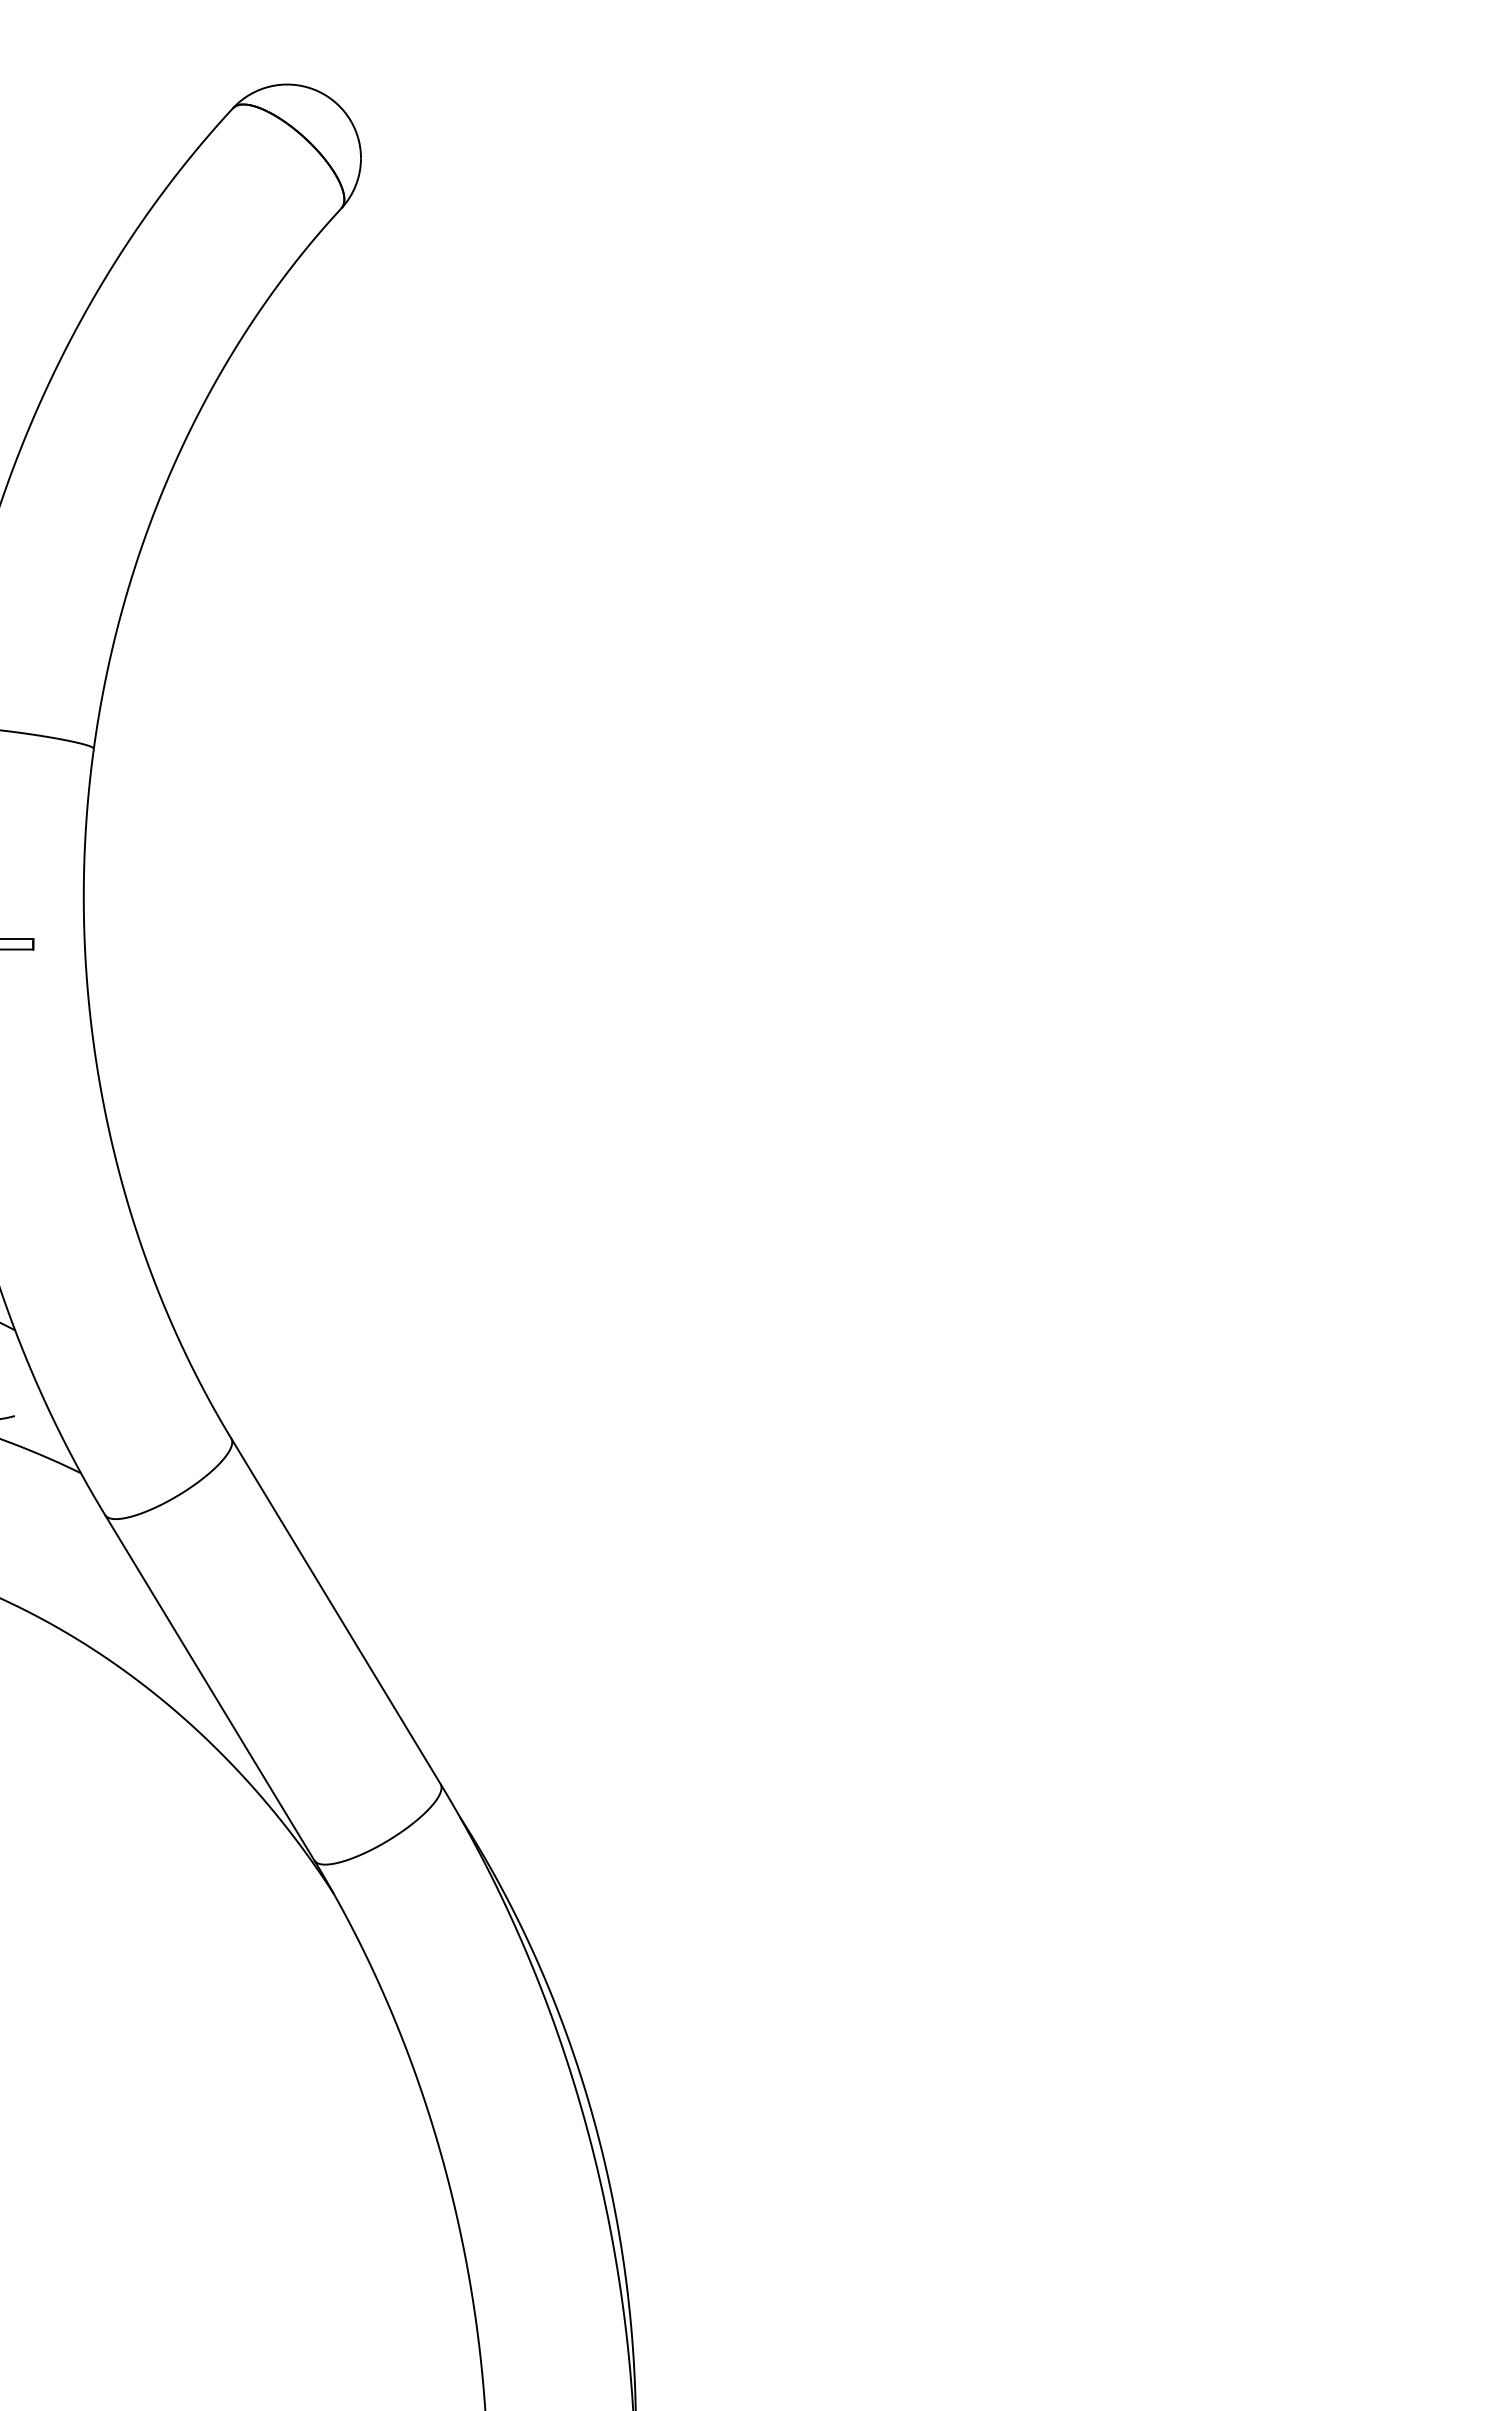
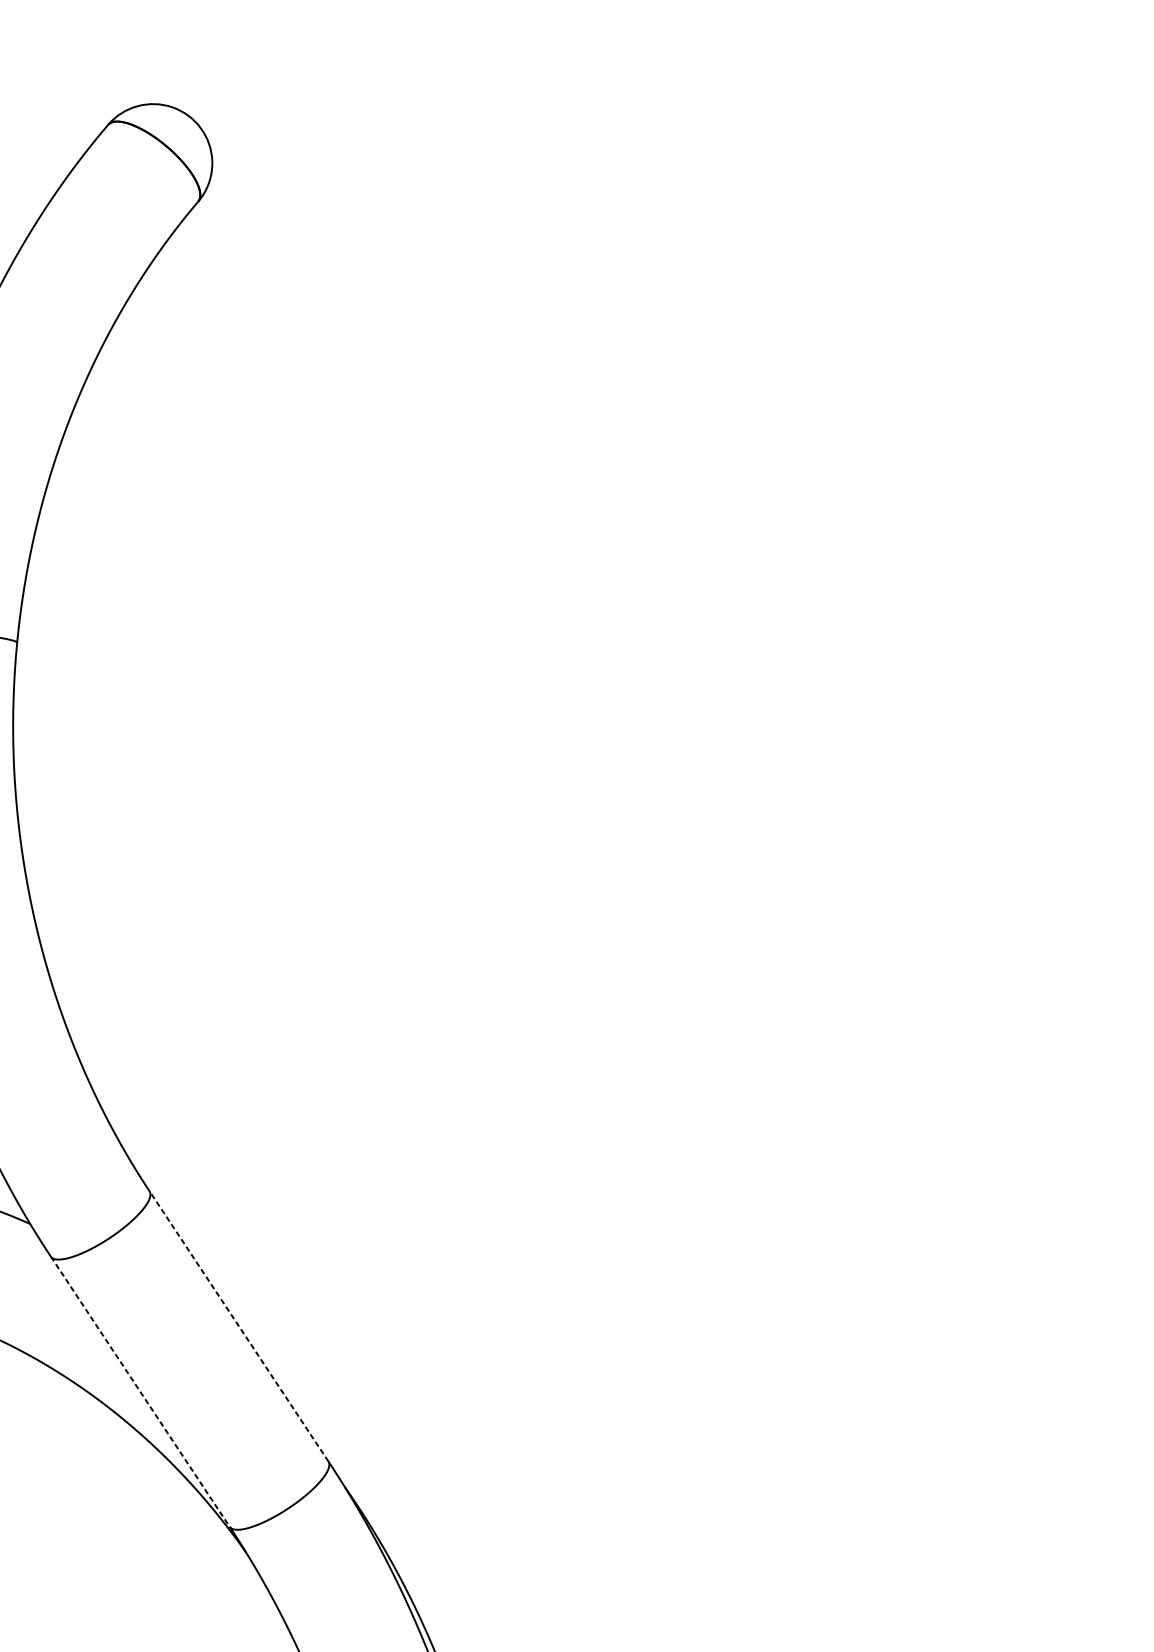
line: (336, 1611) -> (239, 1326), solid -> dashed
line: (209, 1687) -> (140, 1391), solid -> dashed

